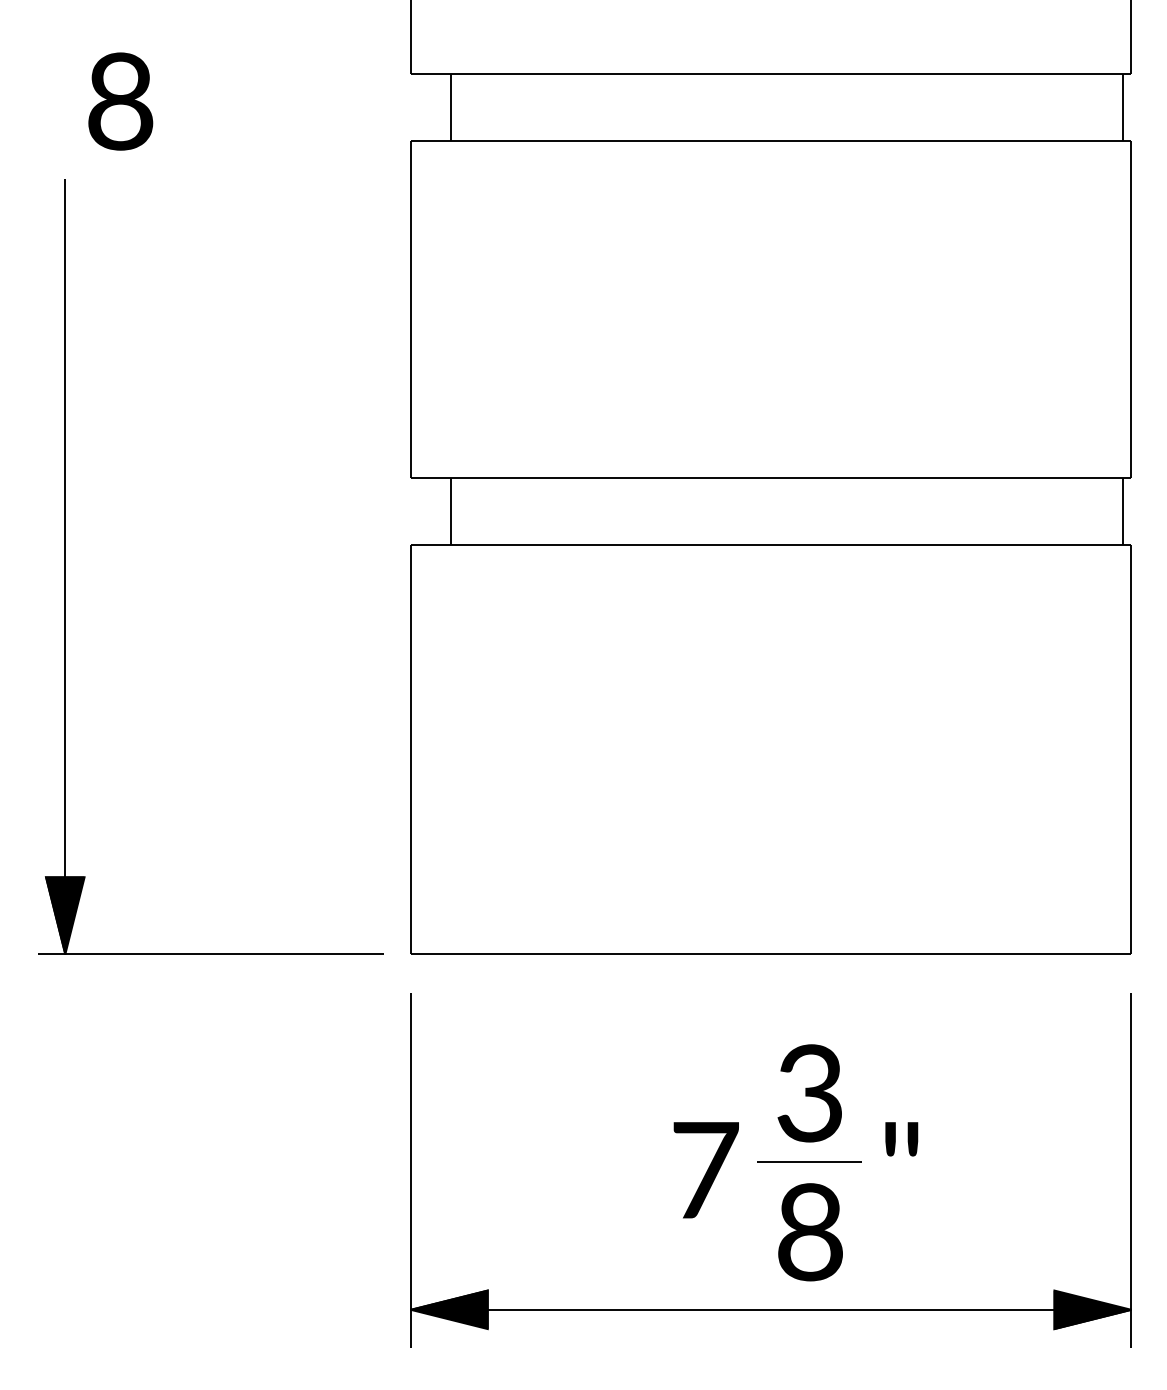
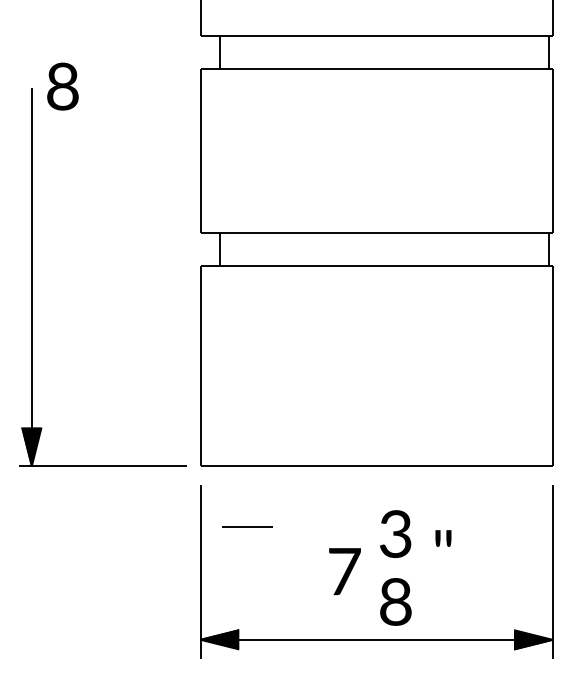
text: (119, 101) -> (62, 86), moved
text: (901, 1139) -> (443, 538), moved
line: (809, 1161) -> (247, 526), moved

